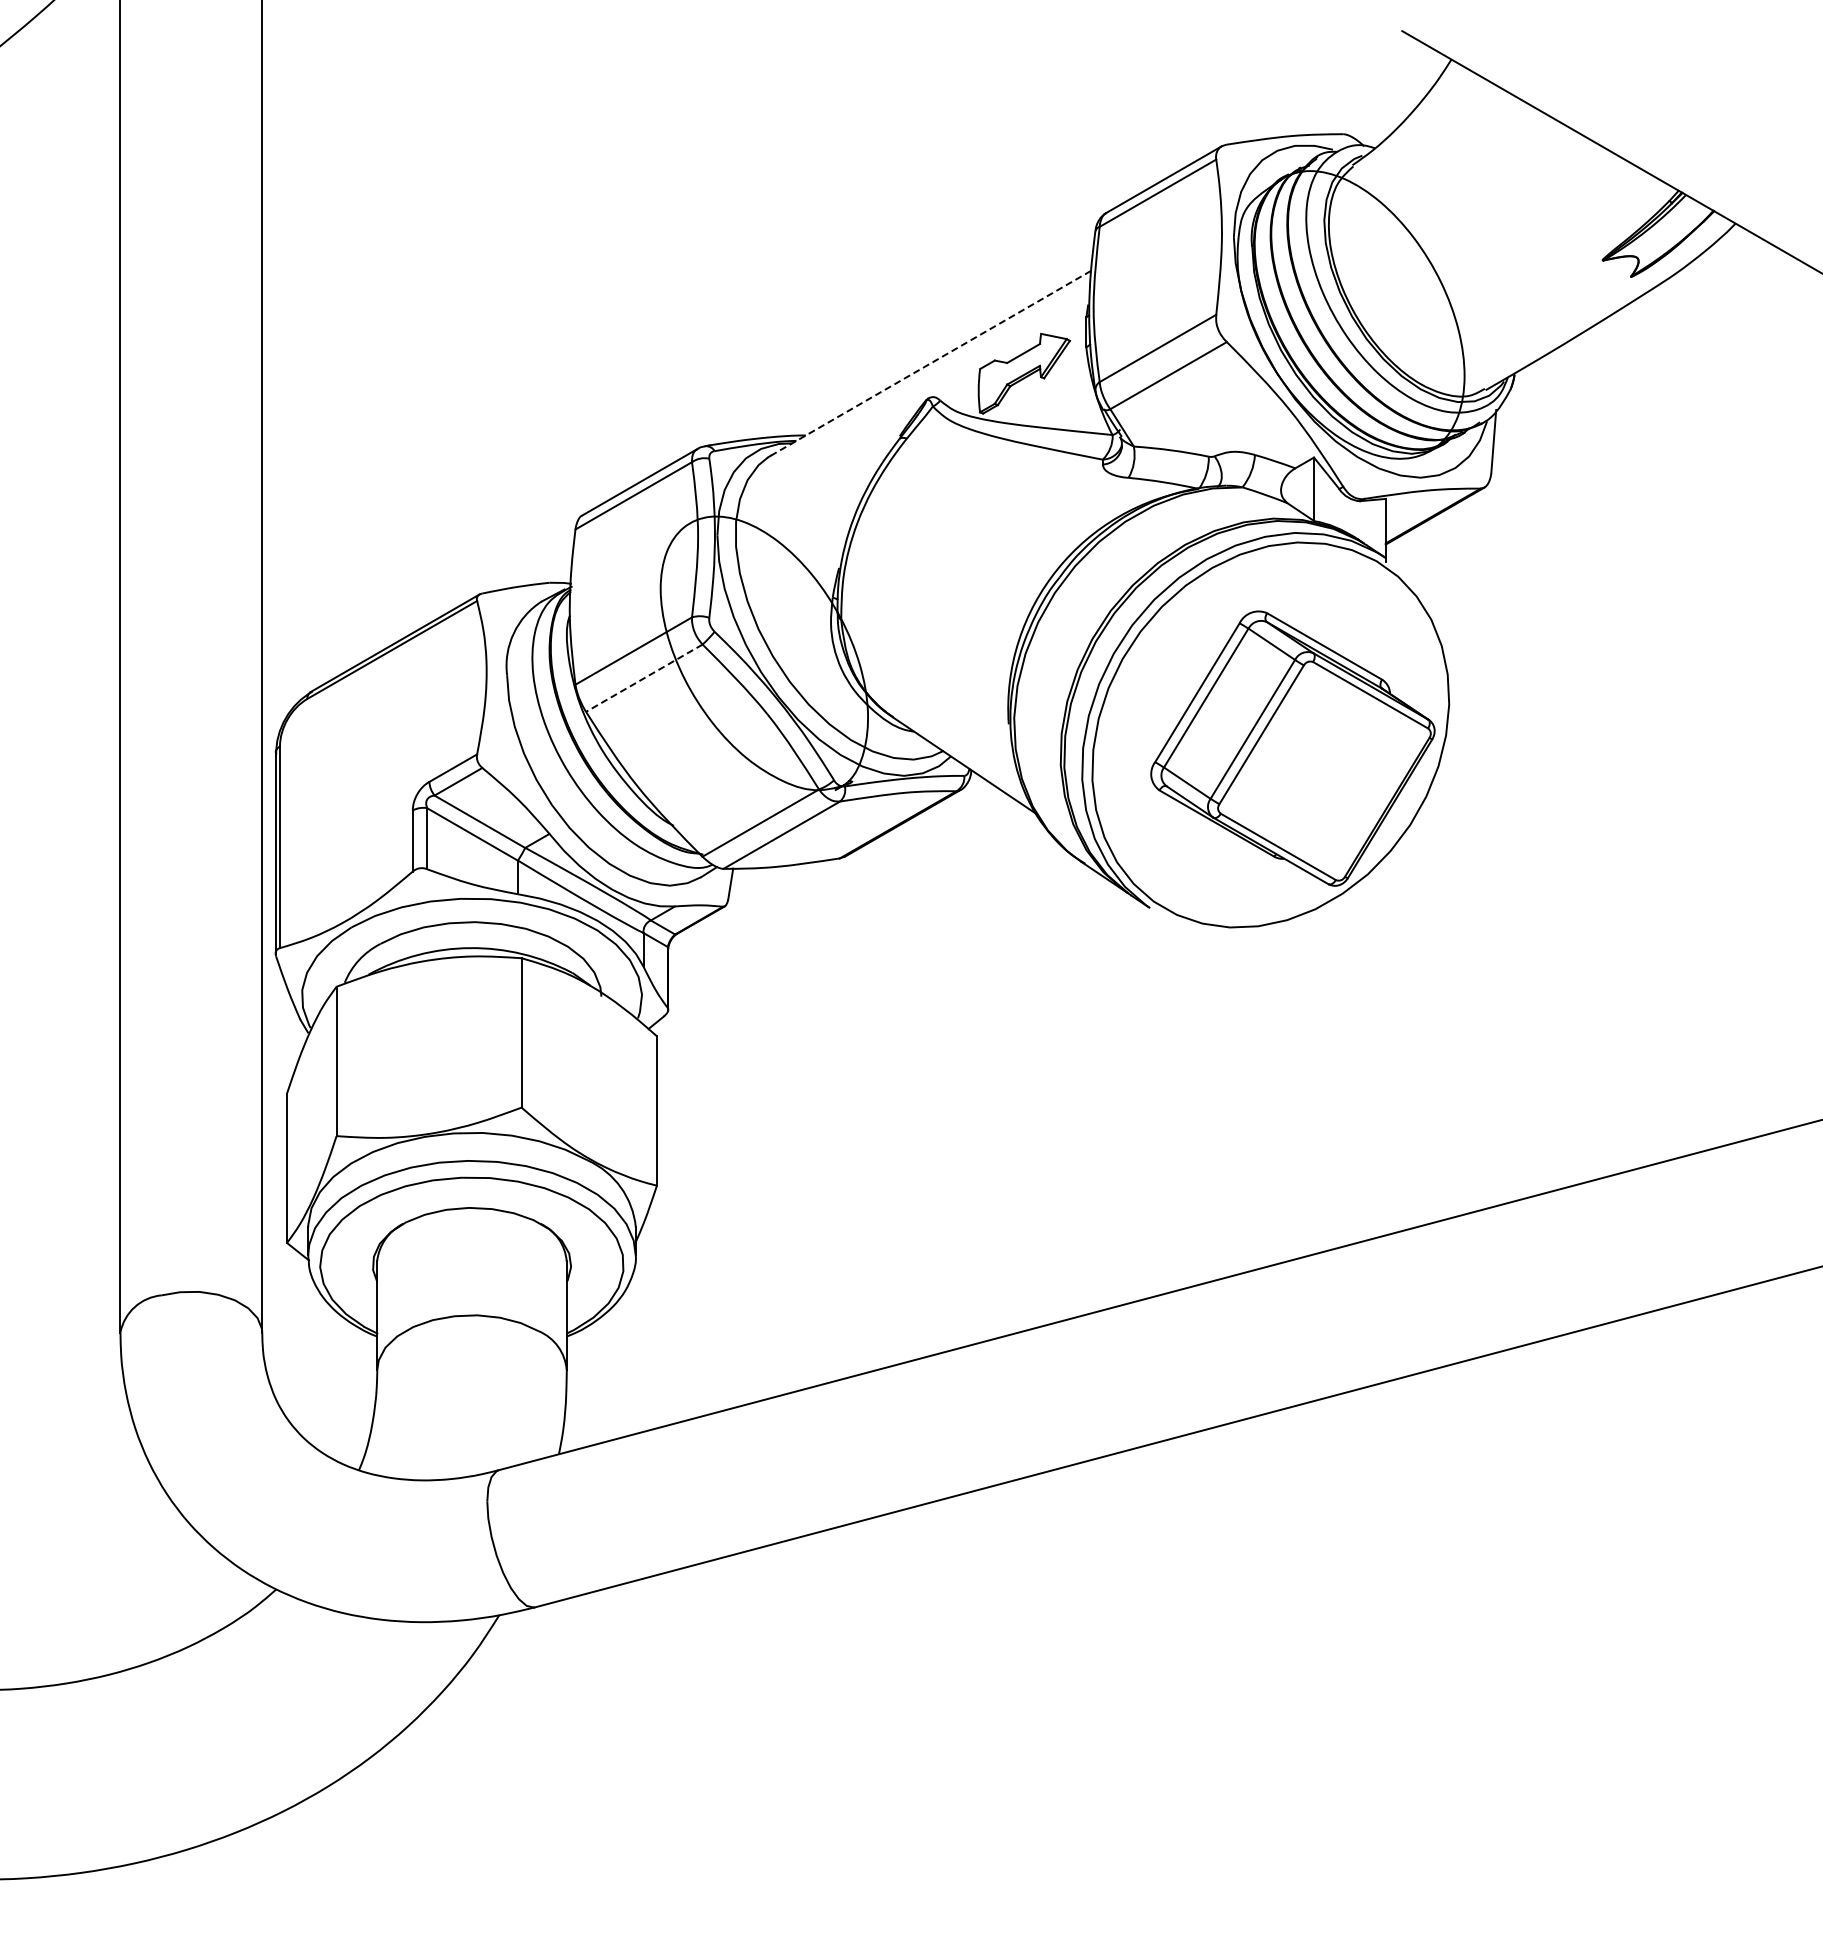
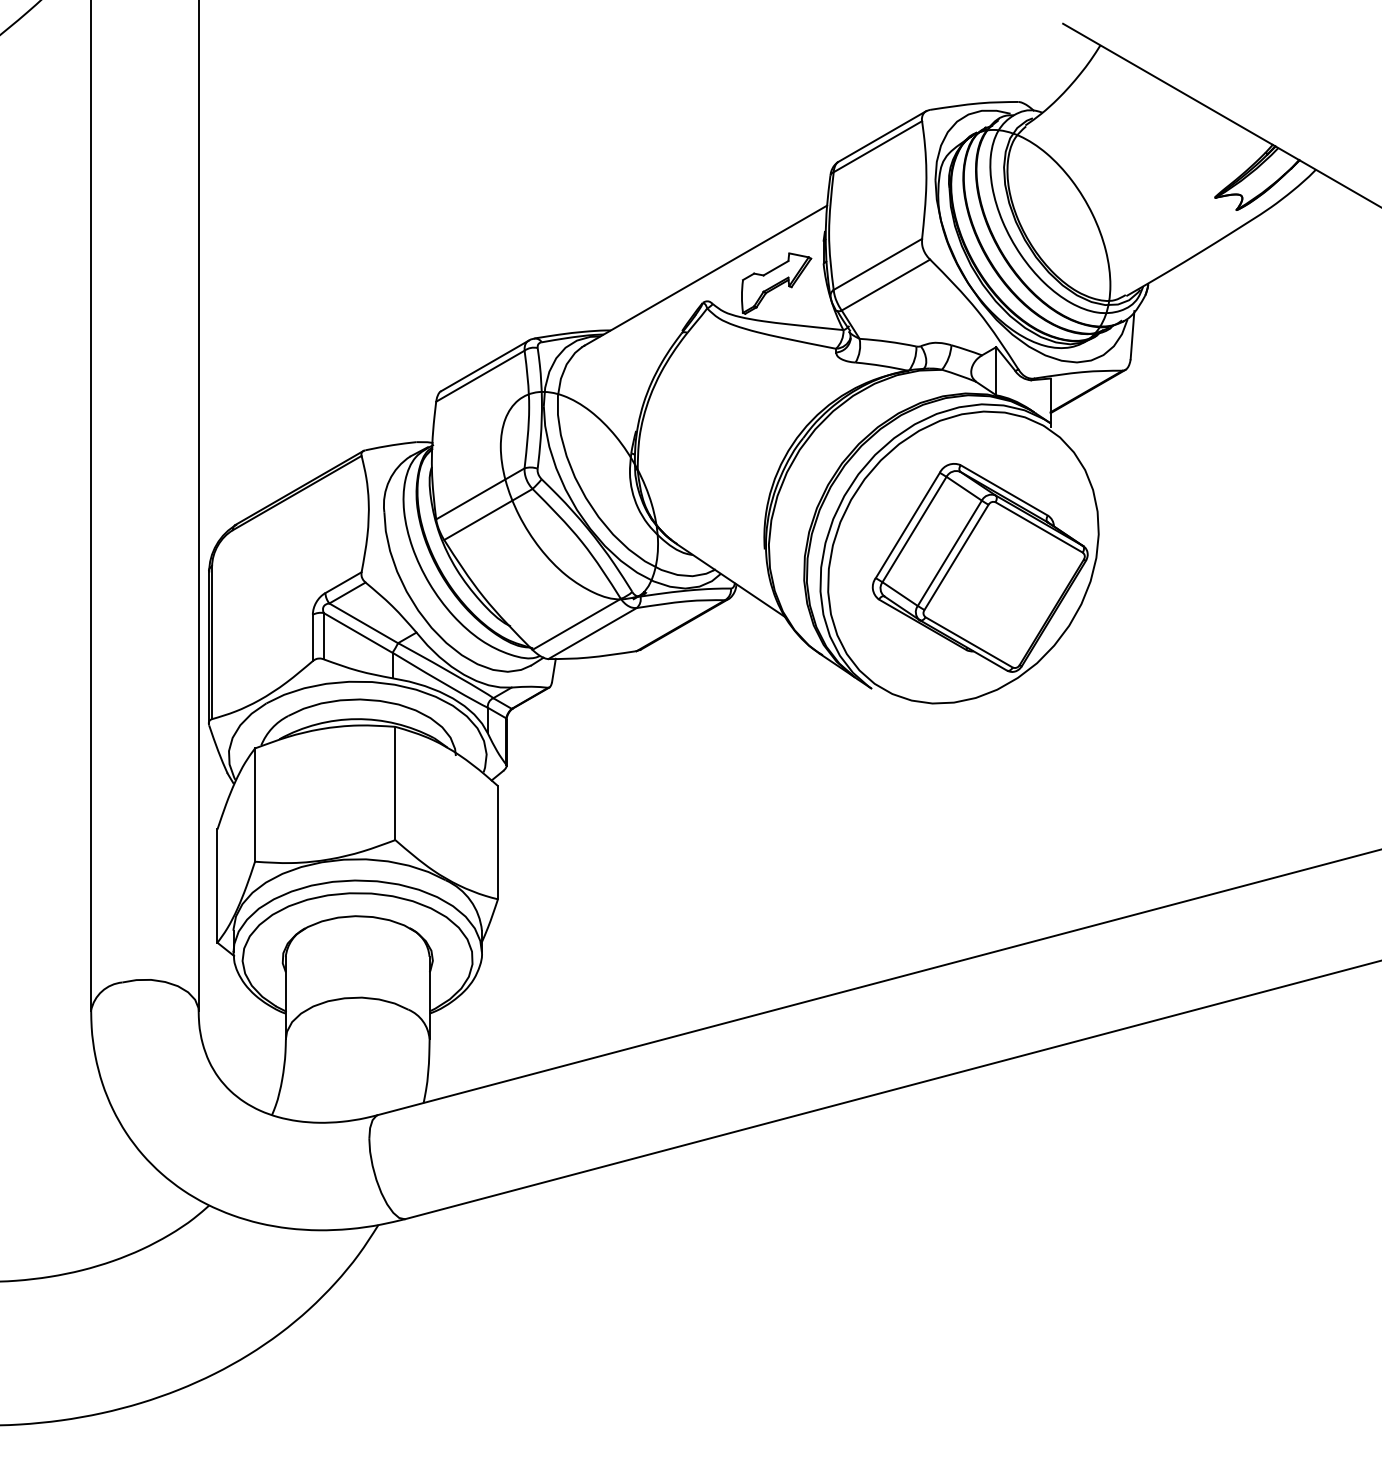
line: (931, 363) -> (706, 275), dashed -> solid
line: (643, 678) -> (487, 514), dashed -> solid

